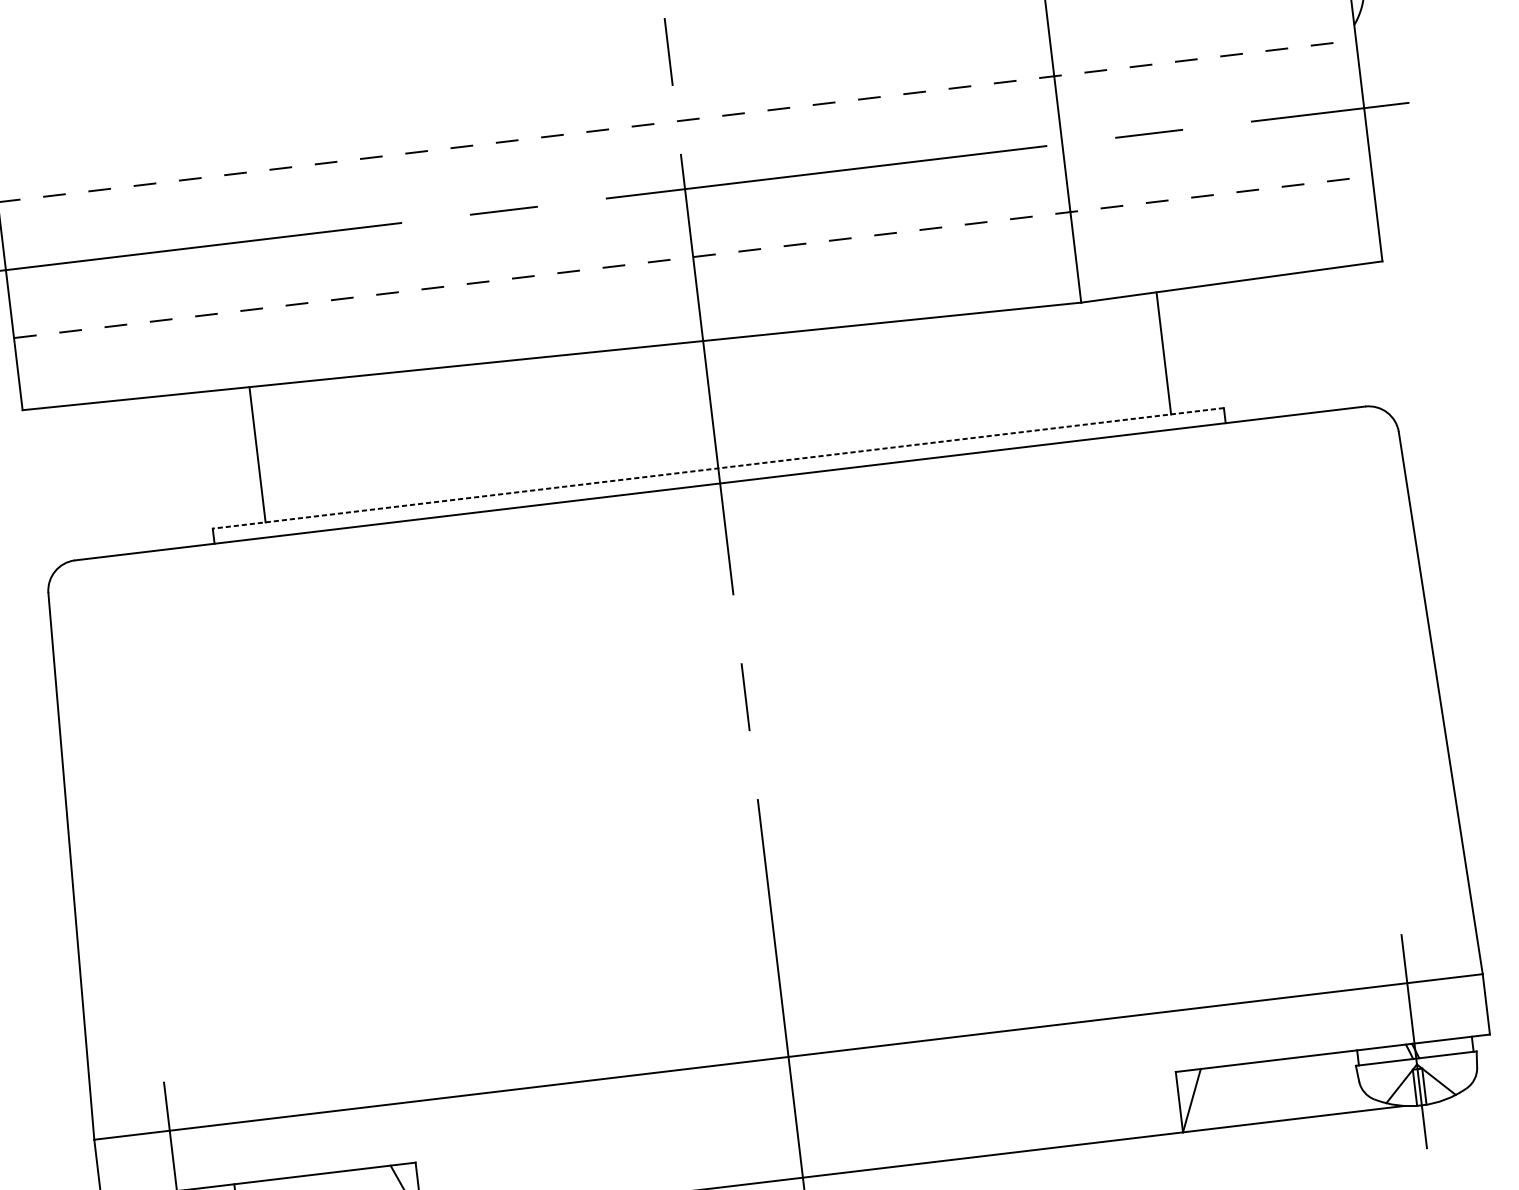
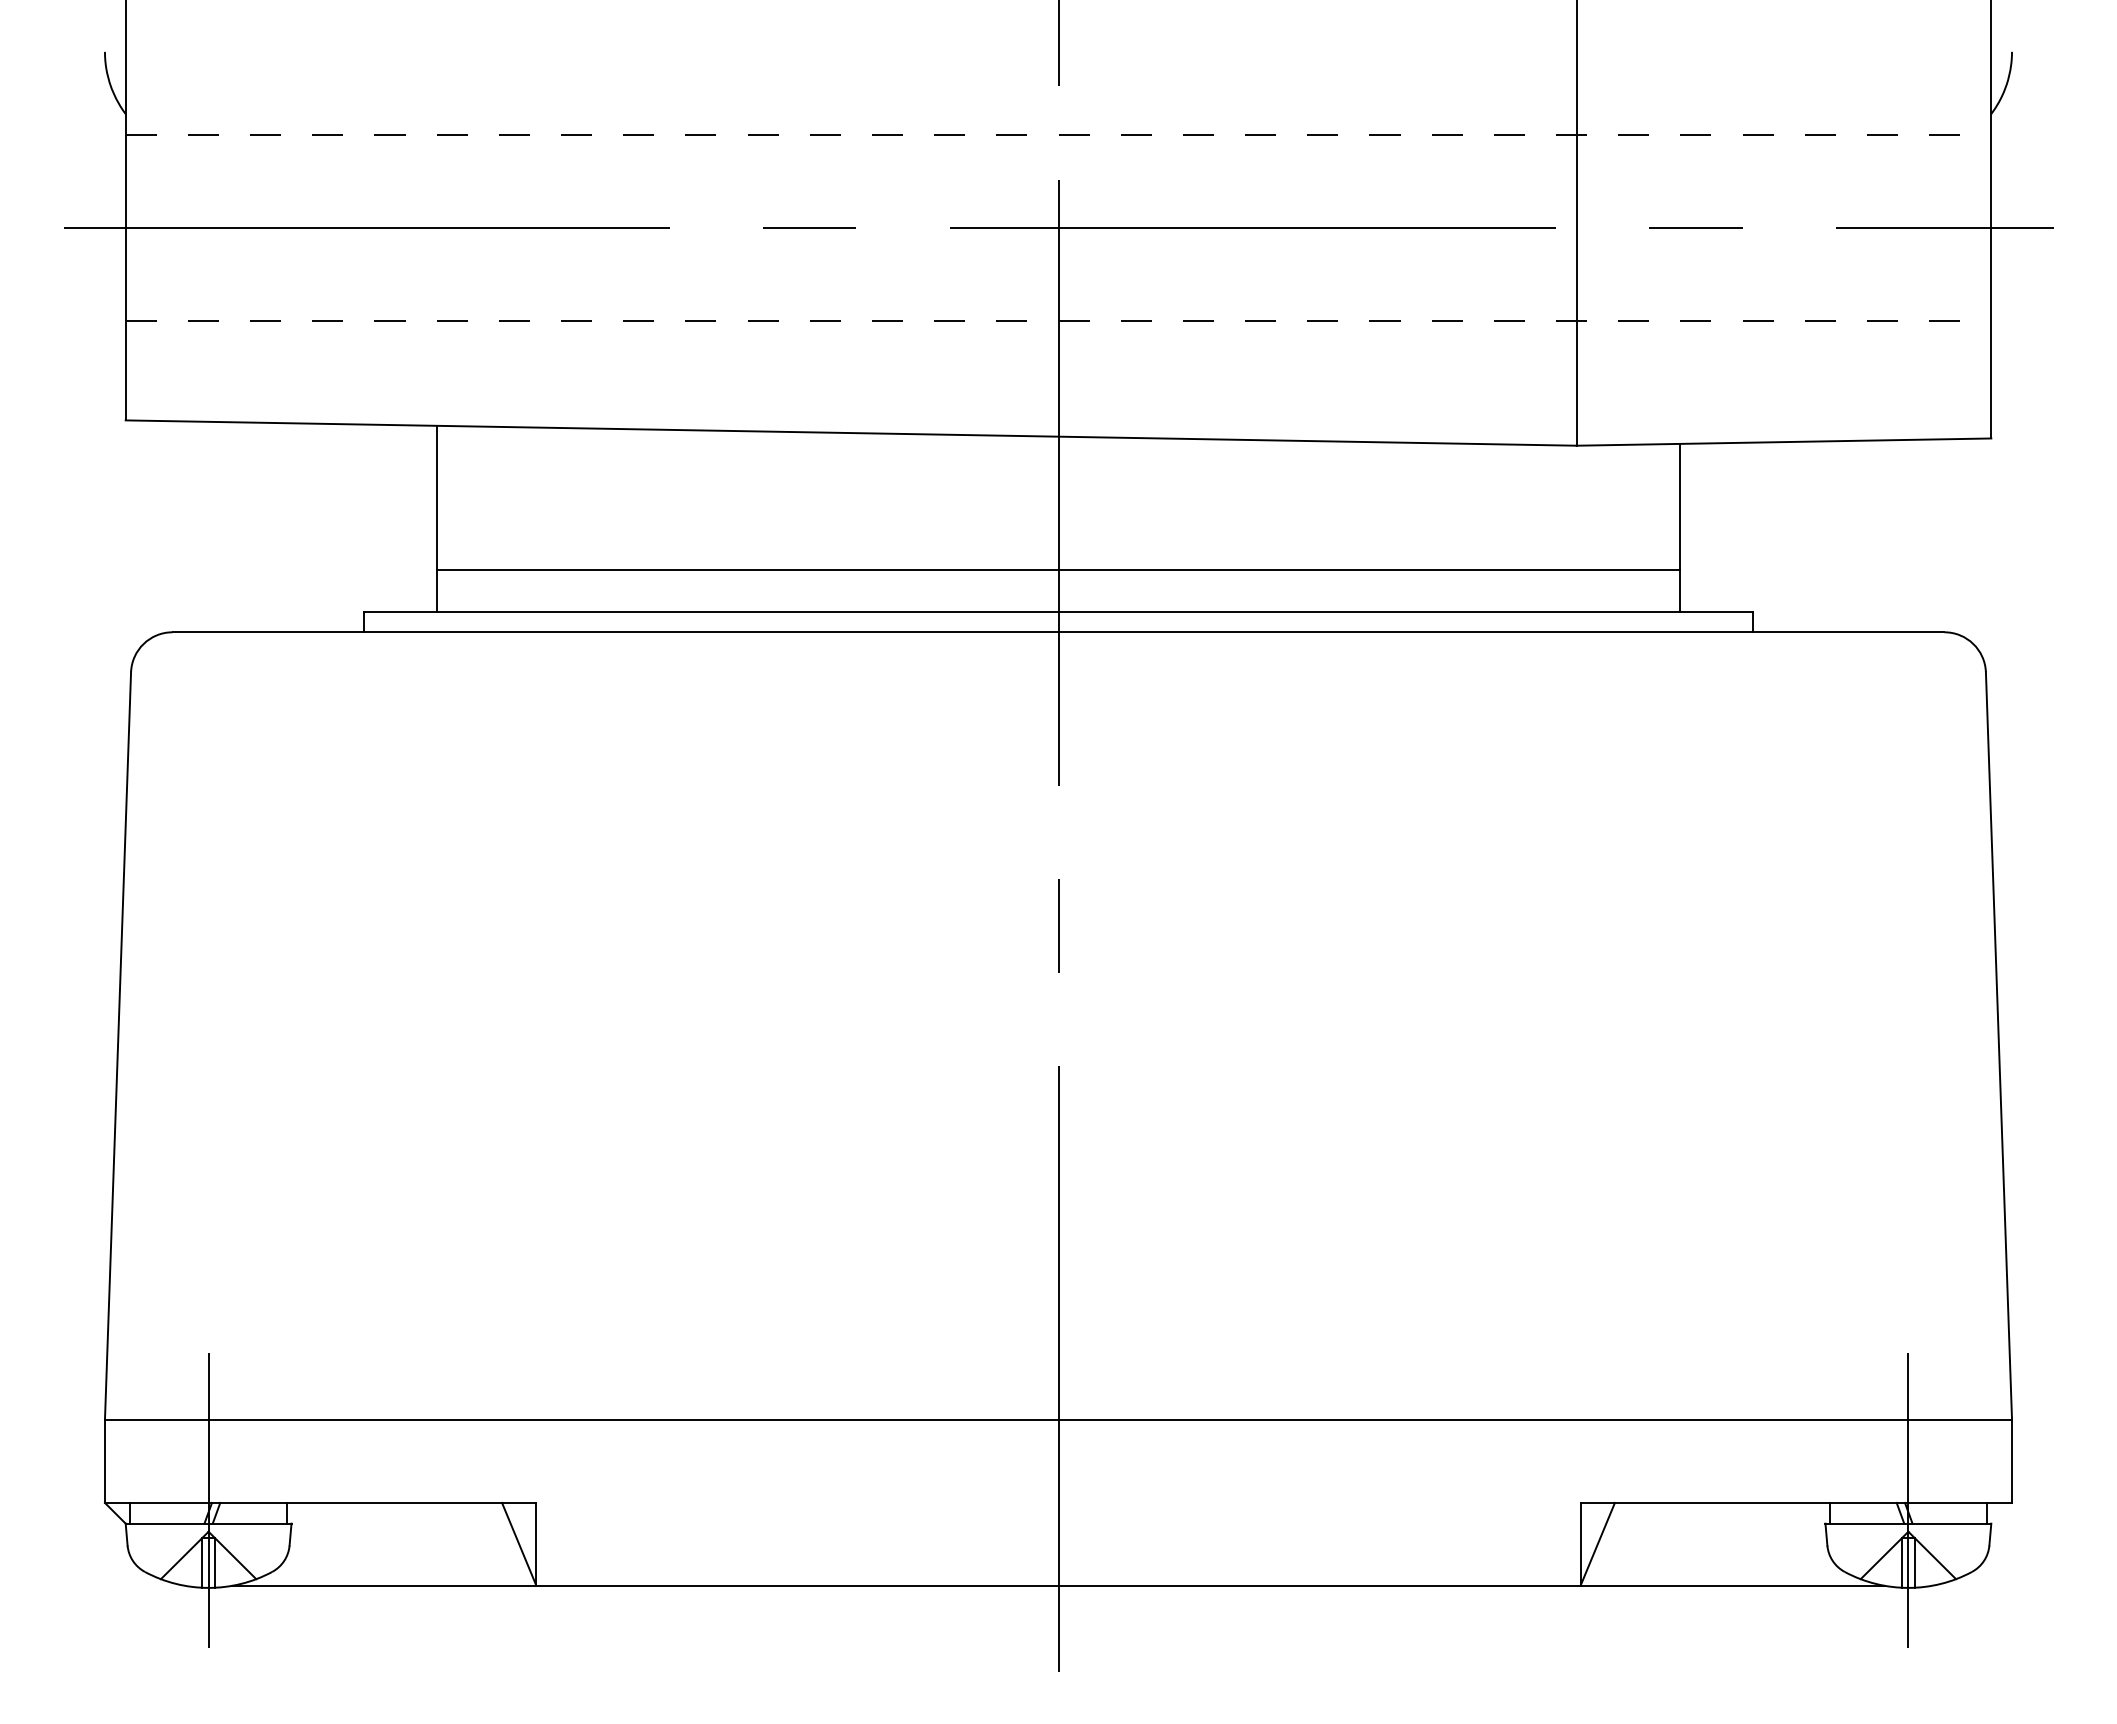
line: (714, 438) -> (1058, 570), added
line: (718, 468) -> (1058, 611), dashed -> solid

